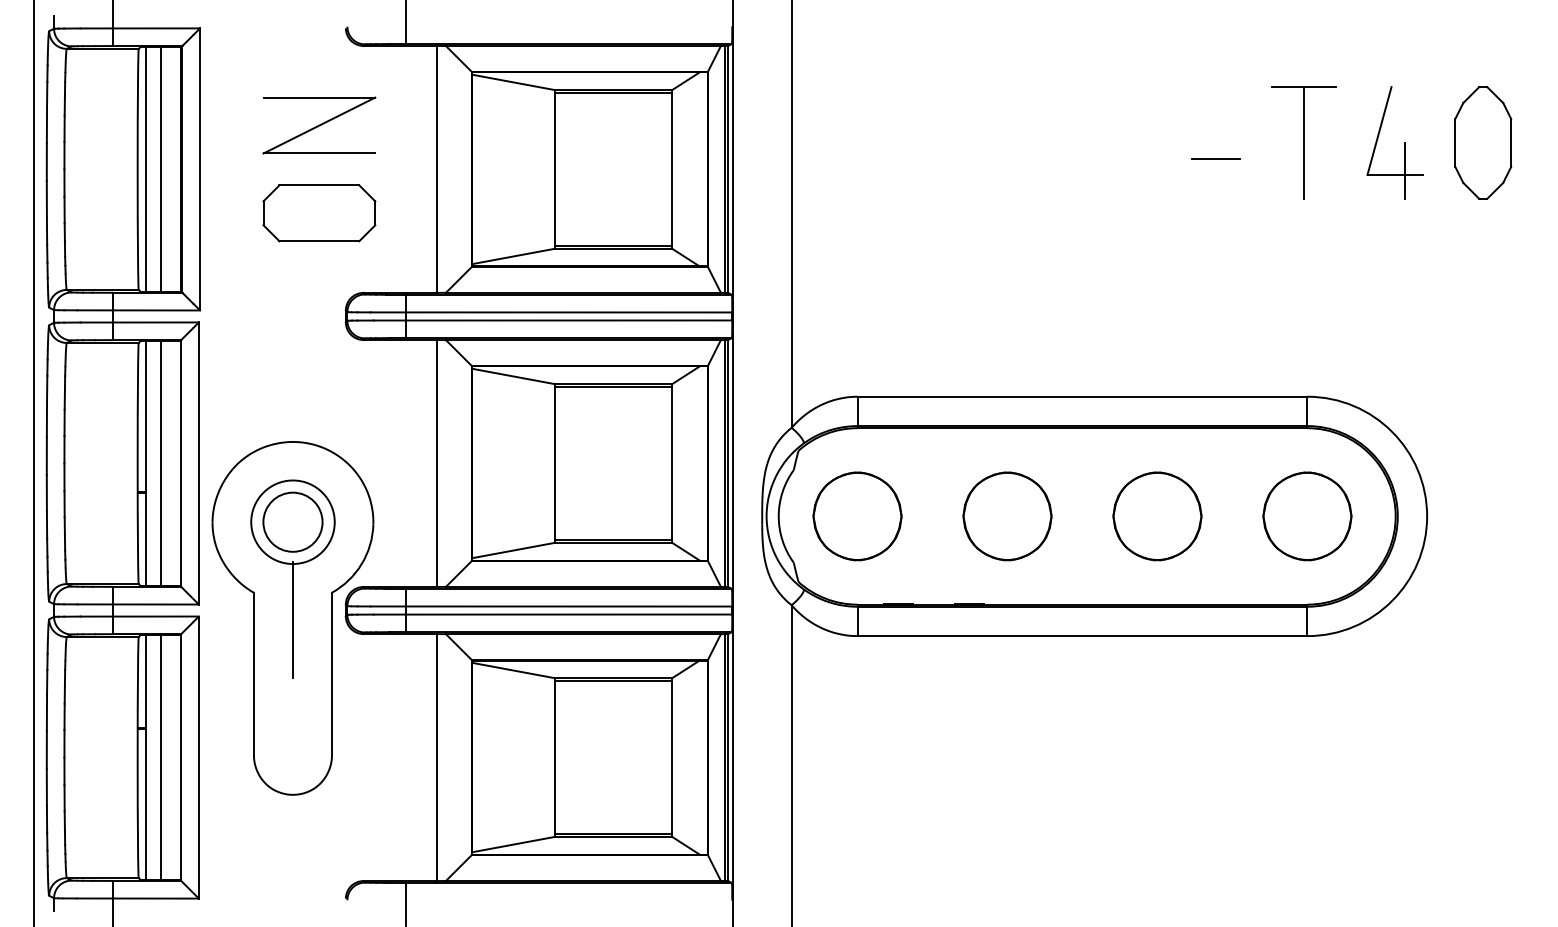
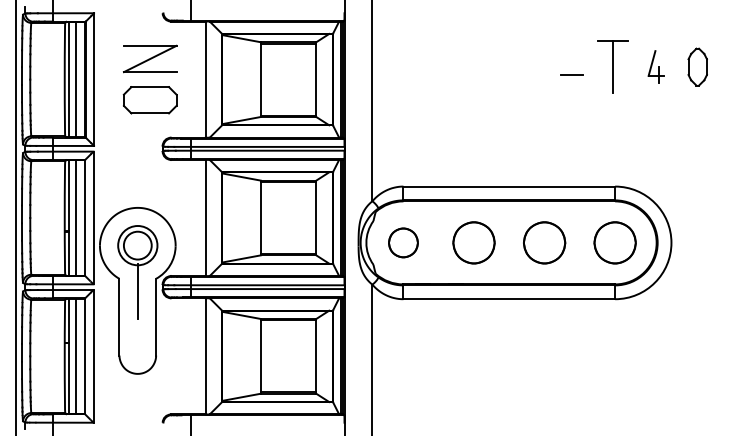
part: (1395, 141) -> (656, 66), size x0.6
part: (1482, 141) -> (697, 66), size x0.7
part: (857, 515) -> (403, 242), size x0.7

